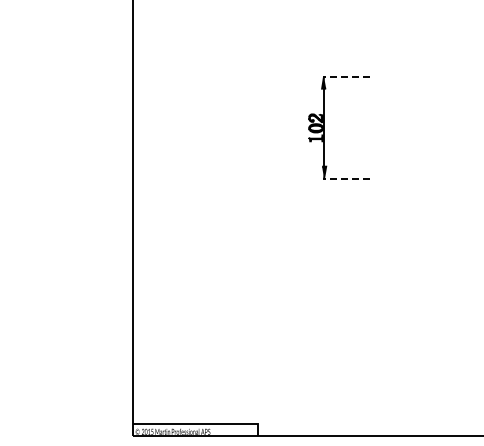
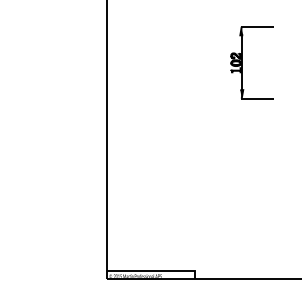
line: (345, 76) -> (256, 26), dashed -> solid
line: (345, 178) -> (256, 98), dashed -> solid

